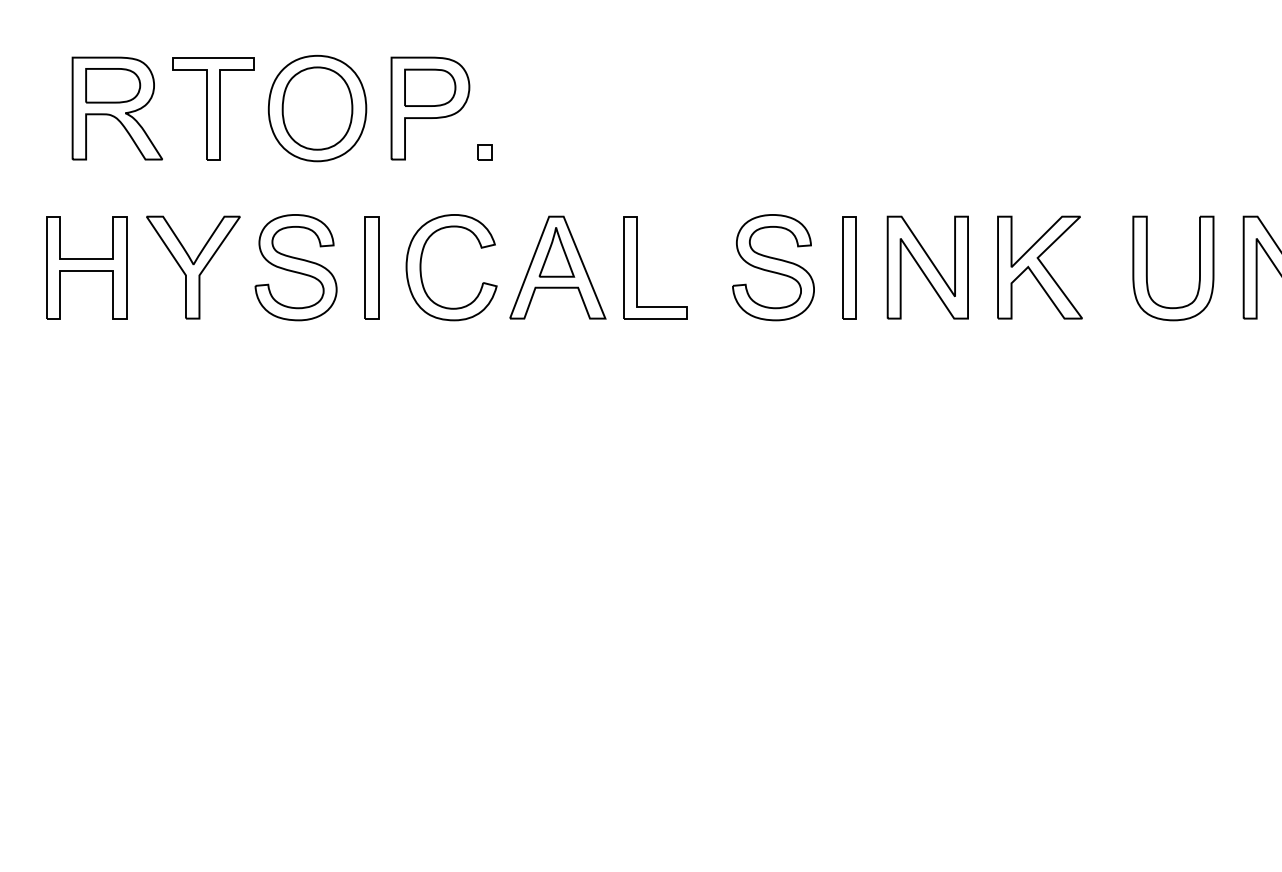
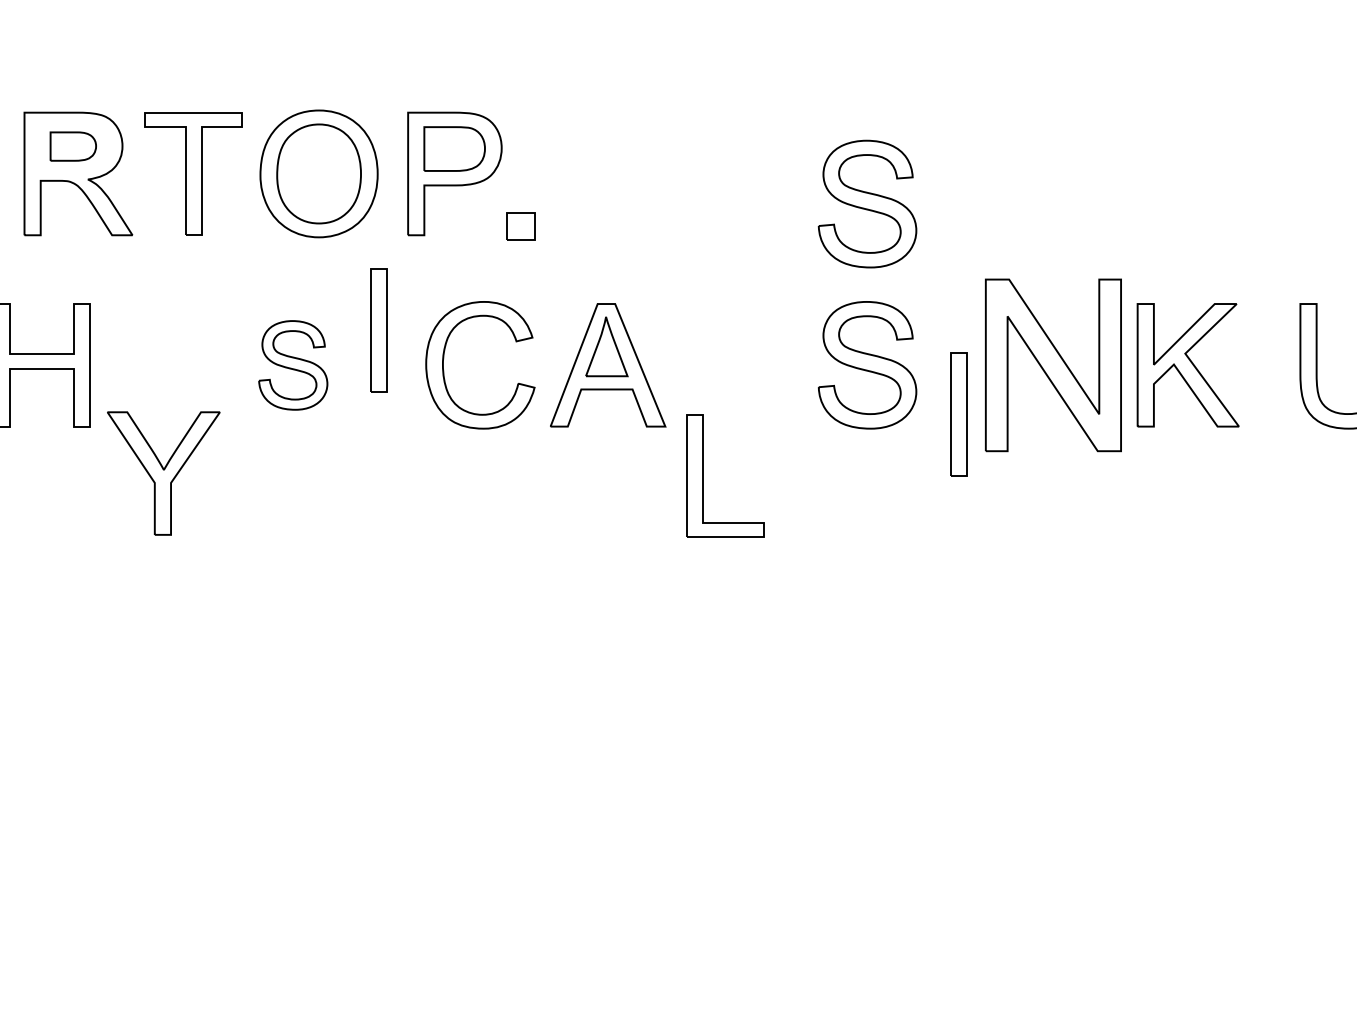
part: (113, 85) -> (73, 146), size x0.7
part: (773, 133) -> (867, 203), added
part: (484, 152) -> (519, 226), size x1.6
part: (193, 267) -> (163, 473), moved
part: (295, 267) -> (292, 365), size x0.7
part: (371, 267) -> (377, 330), moved
part: (637, 267) -> (703, 475), moved
part: (849, 267) -> (958, 414), moved
part: (927, 267) -> (1052, 365), size x1.4

